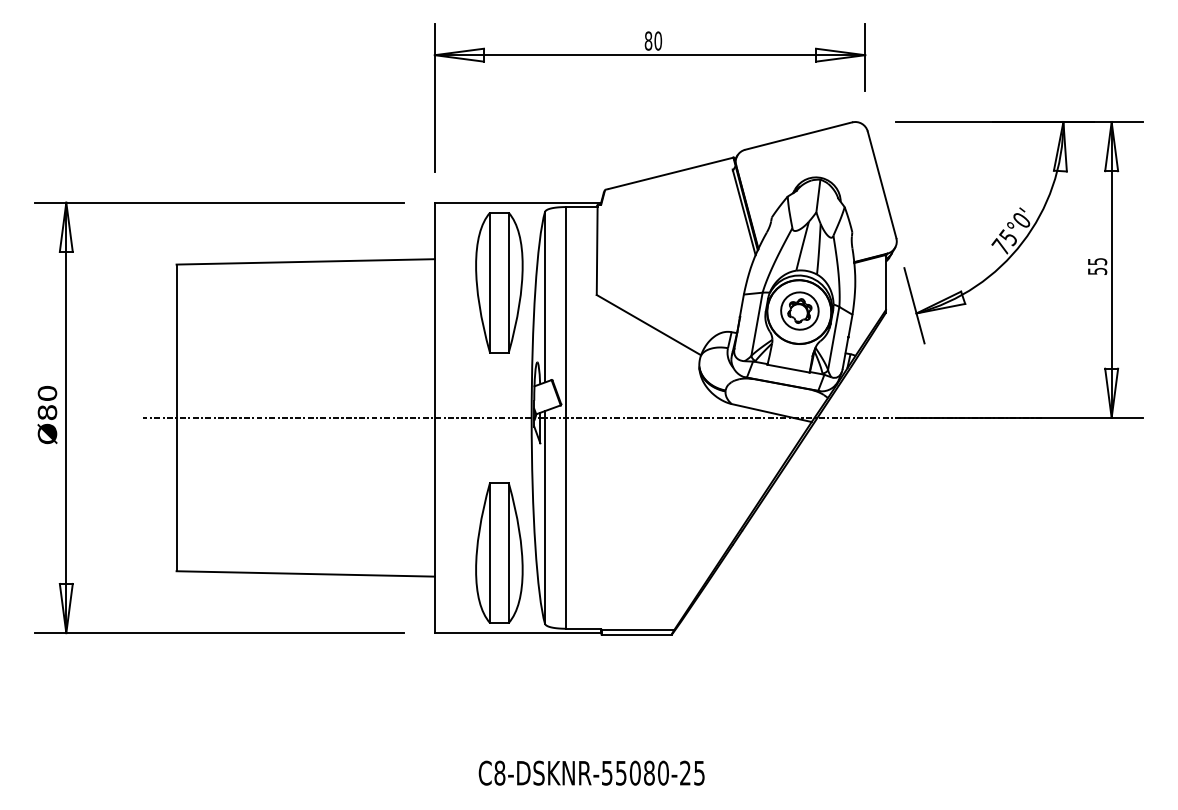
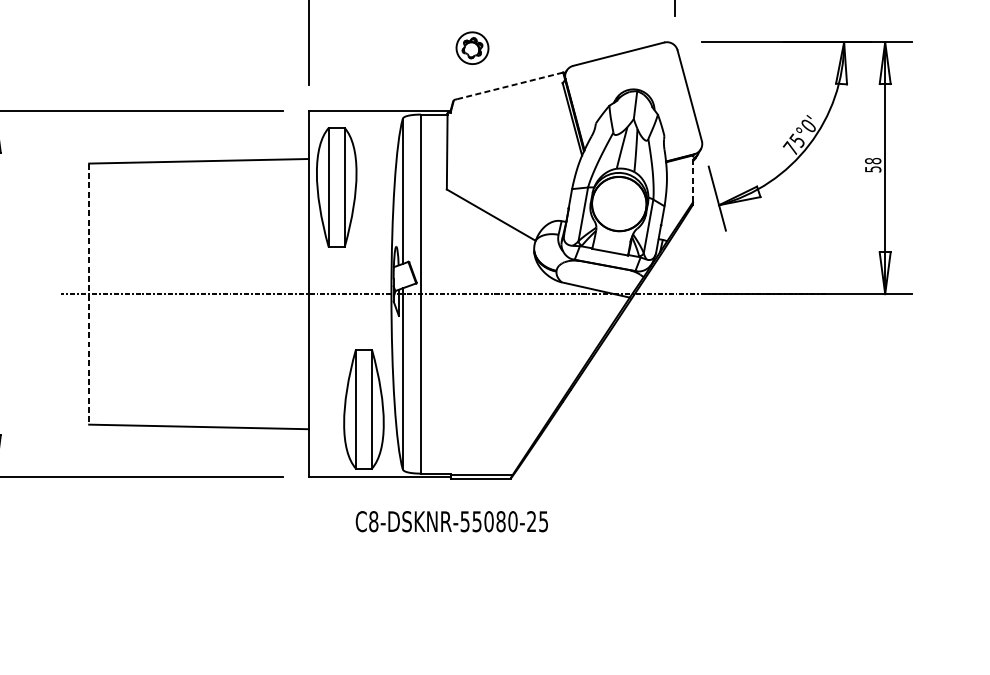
line: (671, 173) -> (510, 86), solid -> dashed
text: (1097, 261) -> (873, 160), 55 -> 58
part: (499, 282) -> (336, 187), moved
line: (885, 282) -> (692, 178), solid -> dashed
part: (799, 310) -> (472, 47), moved
line: (176, 418) -> (89, 294), solid -> dashed
text: (591, 772) -> (451, 521), moved

